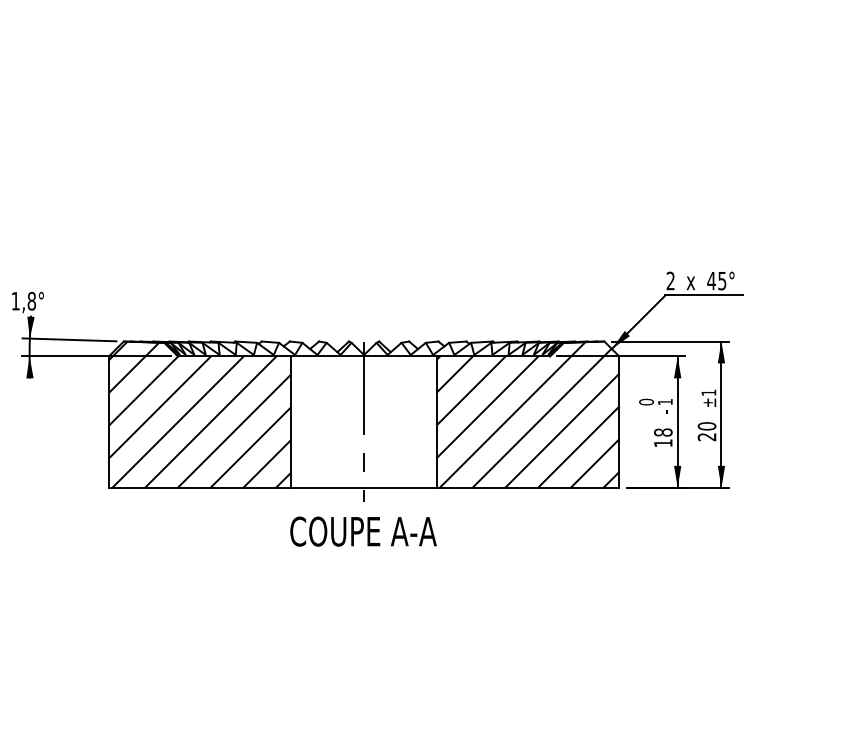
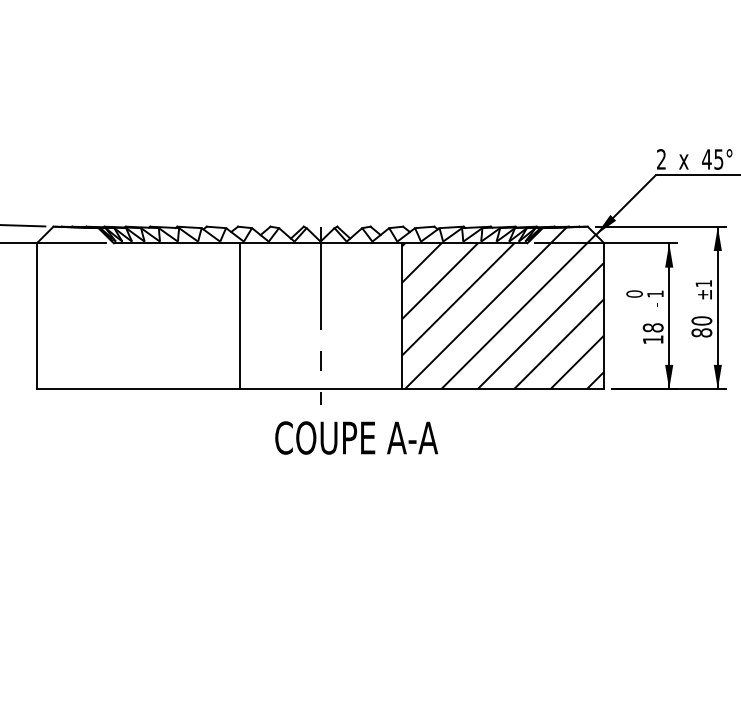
hatch: (199, 414) -> (137, 307), removed
text: (706, 436) -> (701, 332), 20 -> 80
text: (363, 531) -> (356, 437), moved

